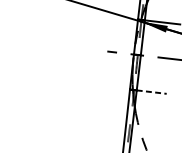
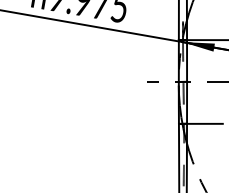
line: (151, 91) -> (204, 123), dashed -> solid

